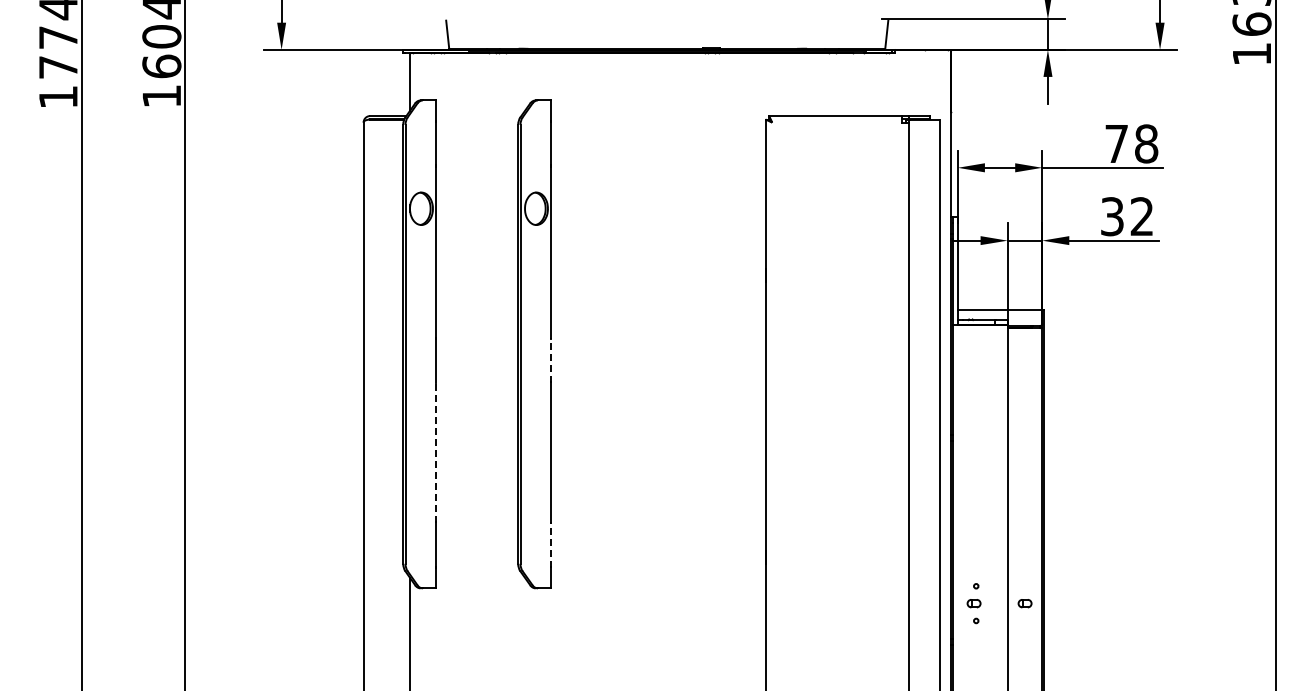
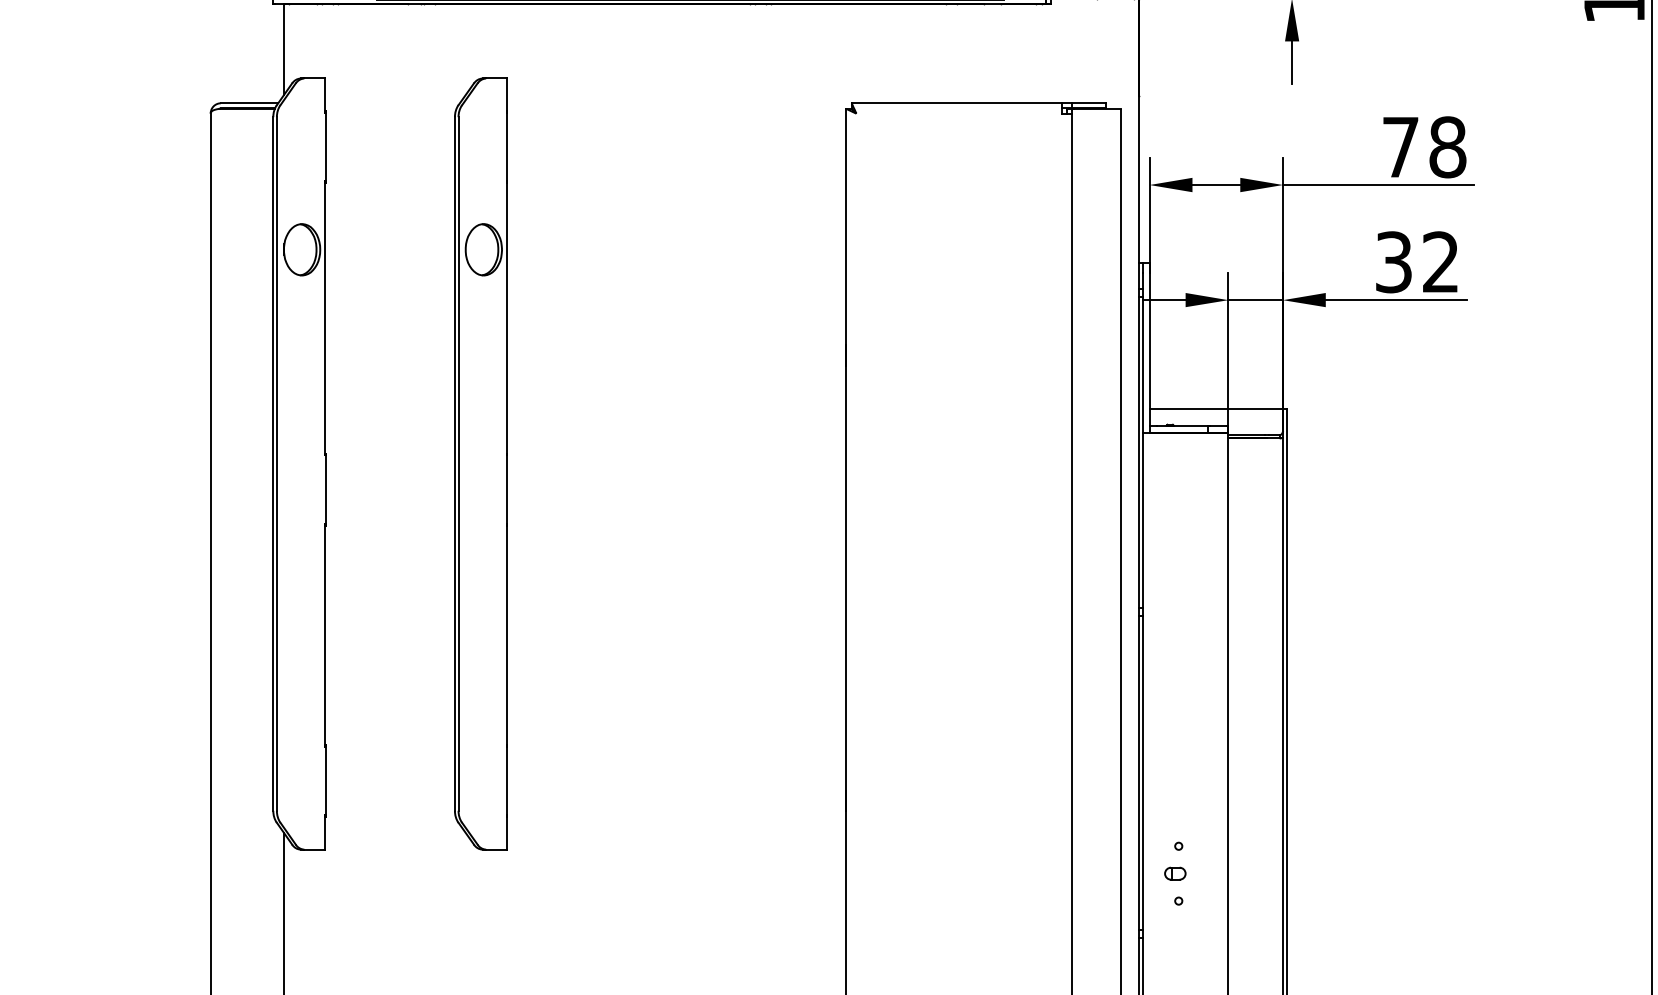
line: (551, 360) -> (507, 489), dashed -> solid
line: (436, 452) -> (325, 634), dashed -> solid
line: (551, 544) -> (507, 780), dashed -> solid
part: (1024, 603) -> (1255, 873), removed

